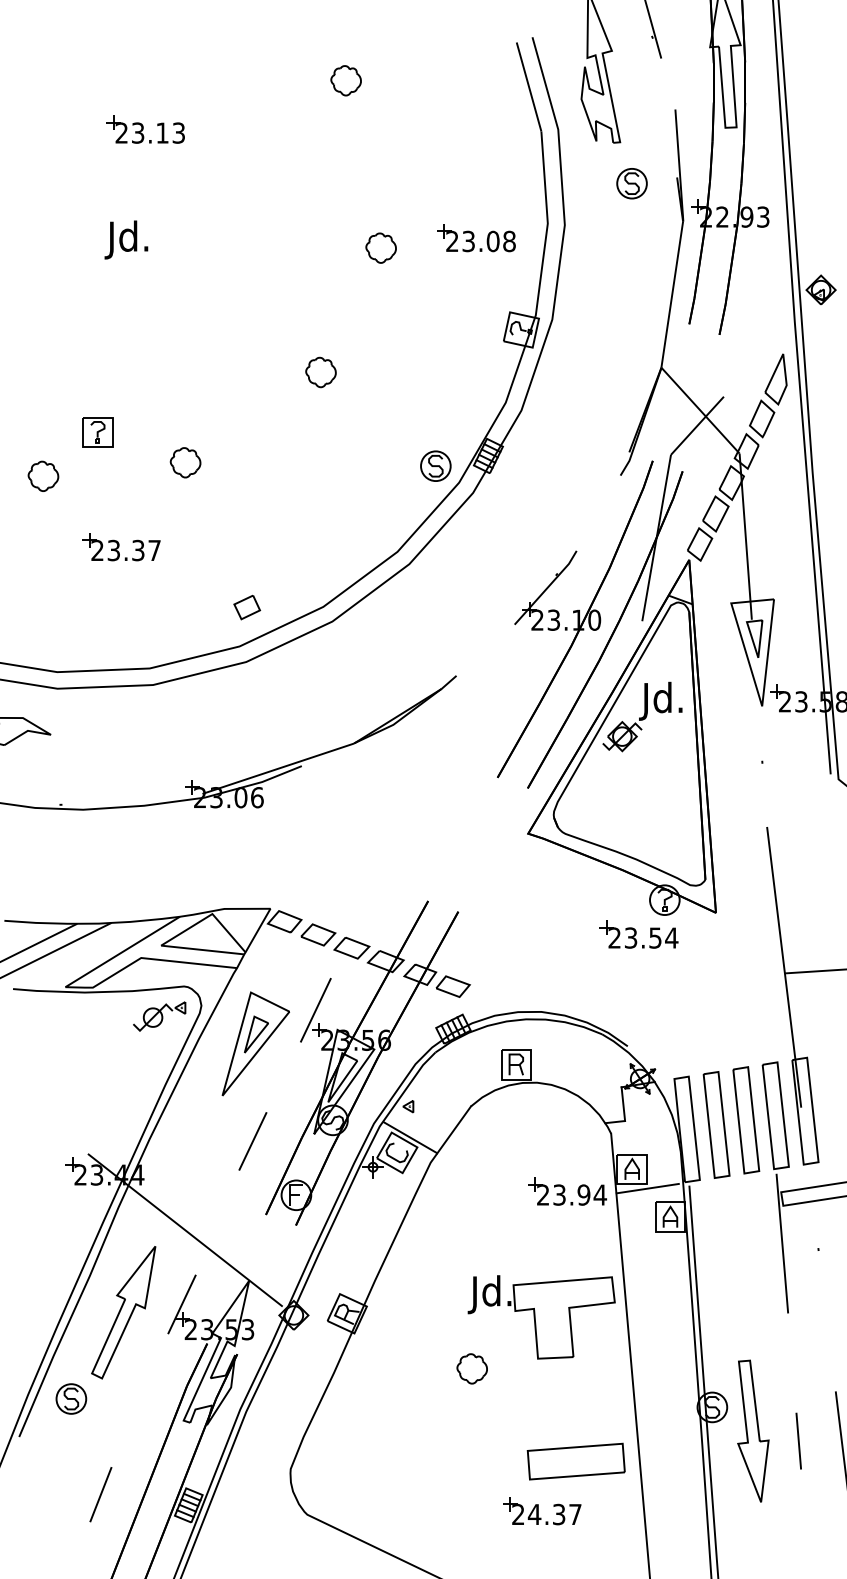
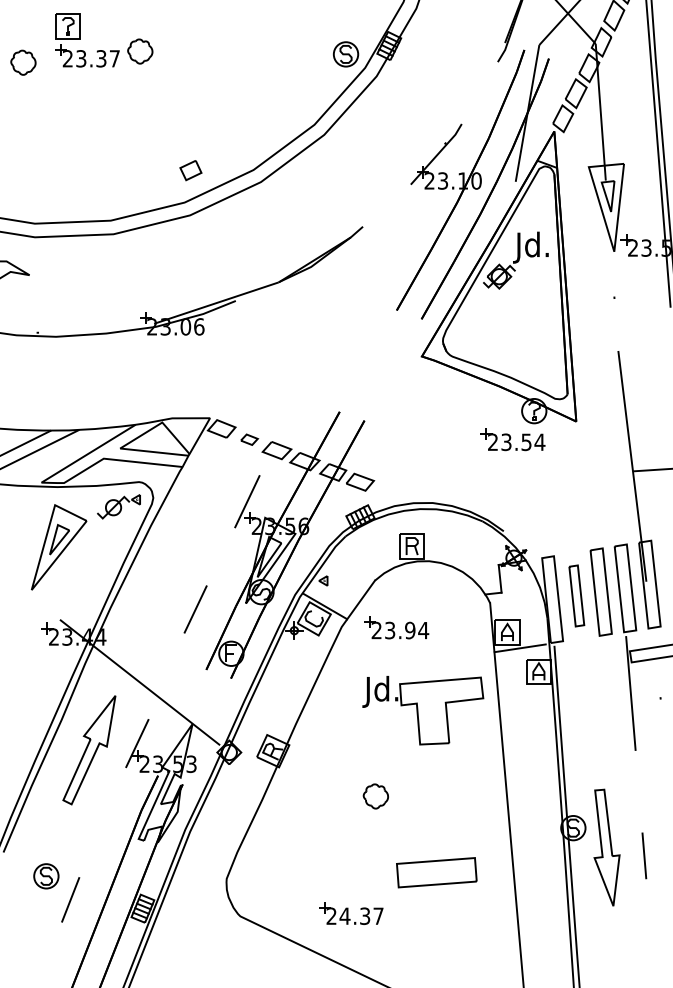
part: (121, 547) -> (87, 56), moved
part: (318, 934) -> (249, 439), size x0.6
part: (255, 1043) -> (58, 547), moved
part: (716, 1124) -> (576, 595), size x0.7
part: (567, 1191) -> (396, 627), moved
part: (541, 1317) -> (423, 710), moved
part: (71, 1398) -> (46, 875), moved
part: (575, 1461) -> (436, 872), moved
part: (542, 1511) -> (351, 913), moved

